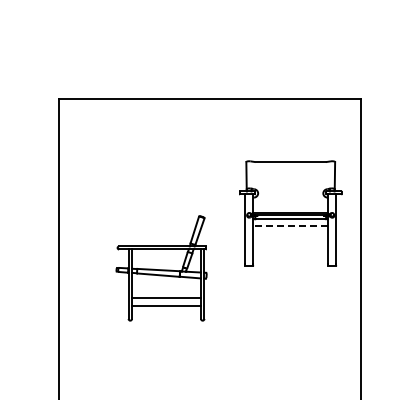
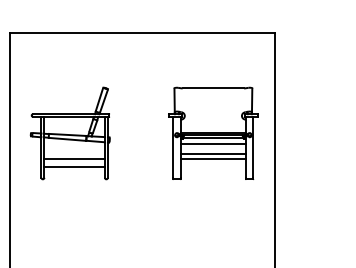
line: (290, 225) -> (213, 144), dashed -> solid
line: (290, 236) -> (213, 153), added
line: (290, 242) -> (213, 158), added
part: (161, 268) -> (70, 133), moved

